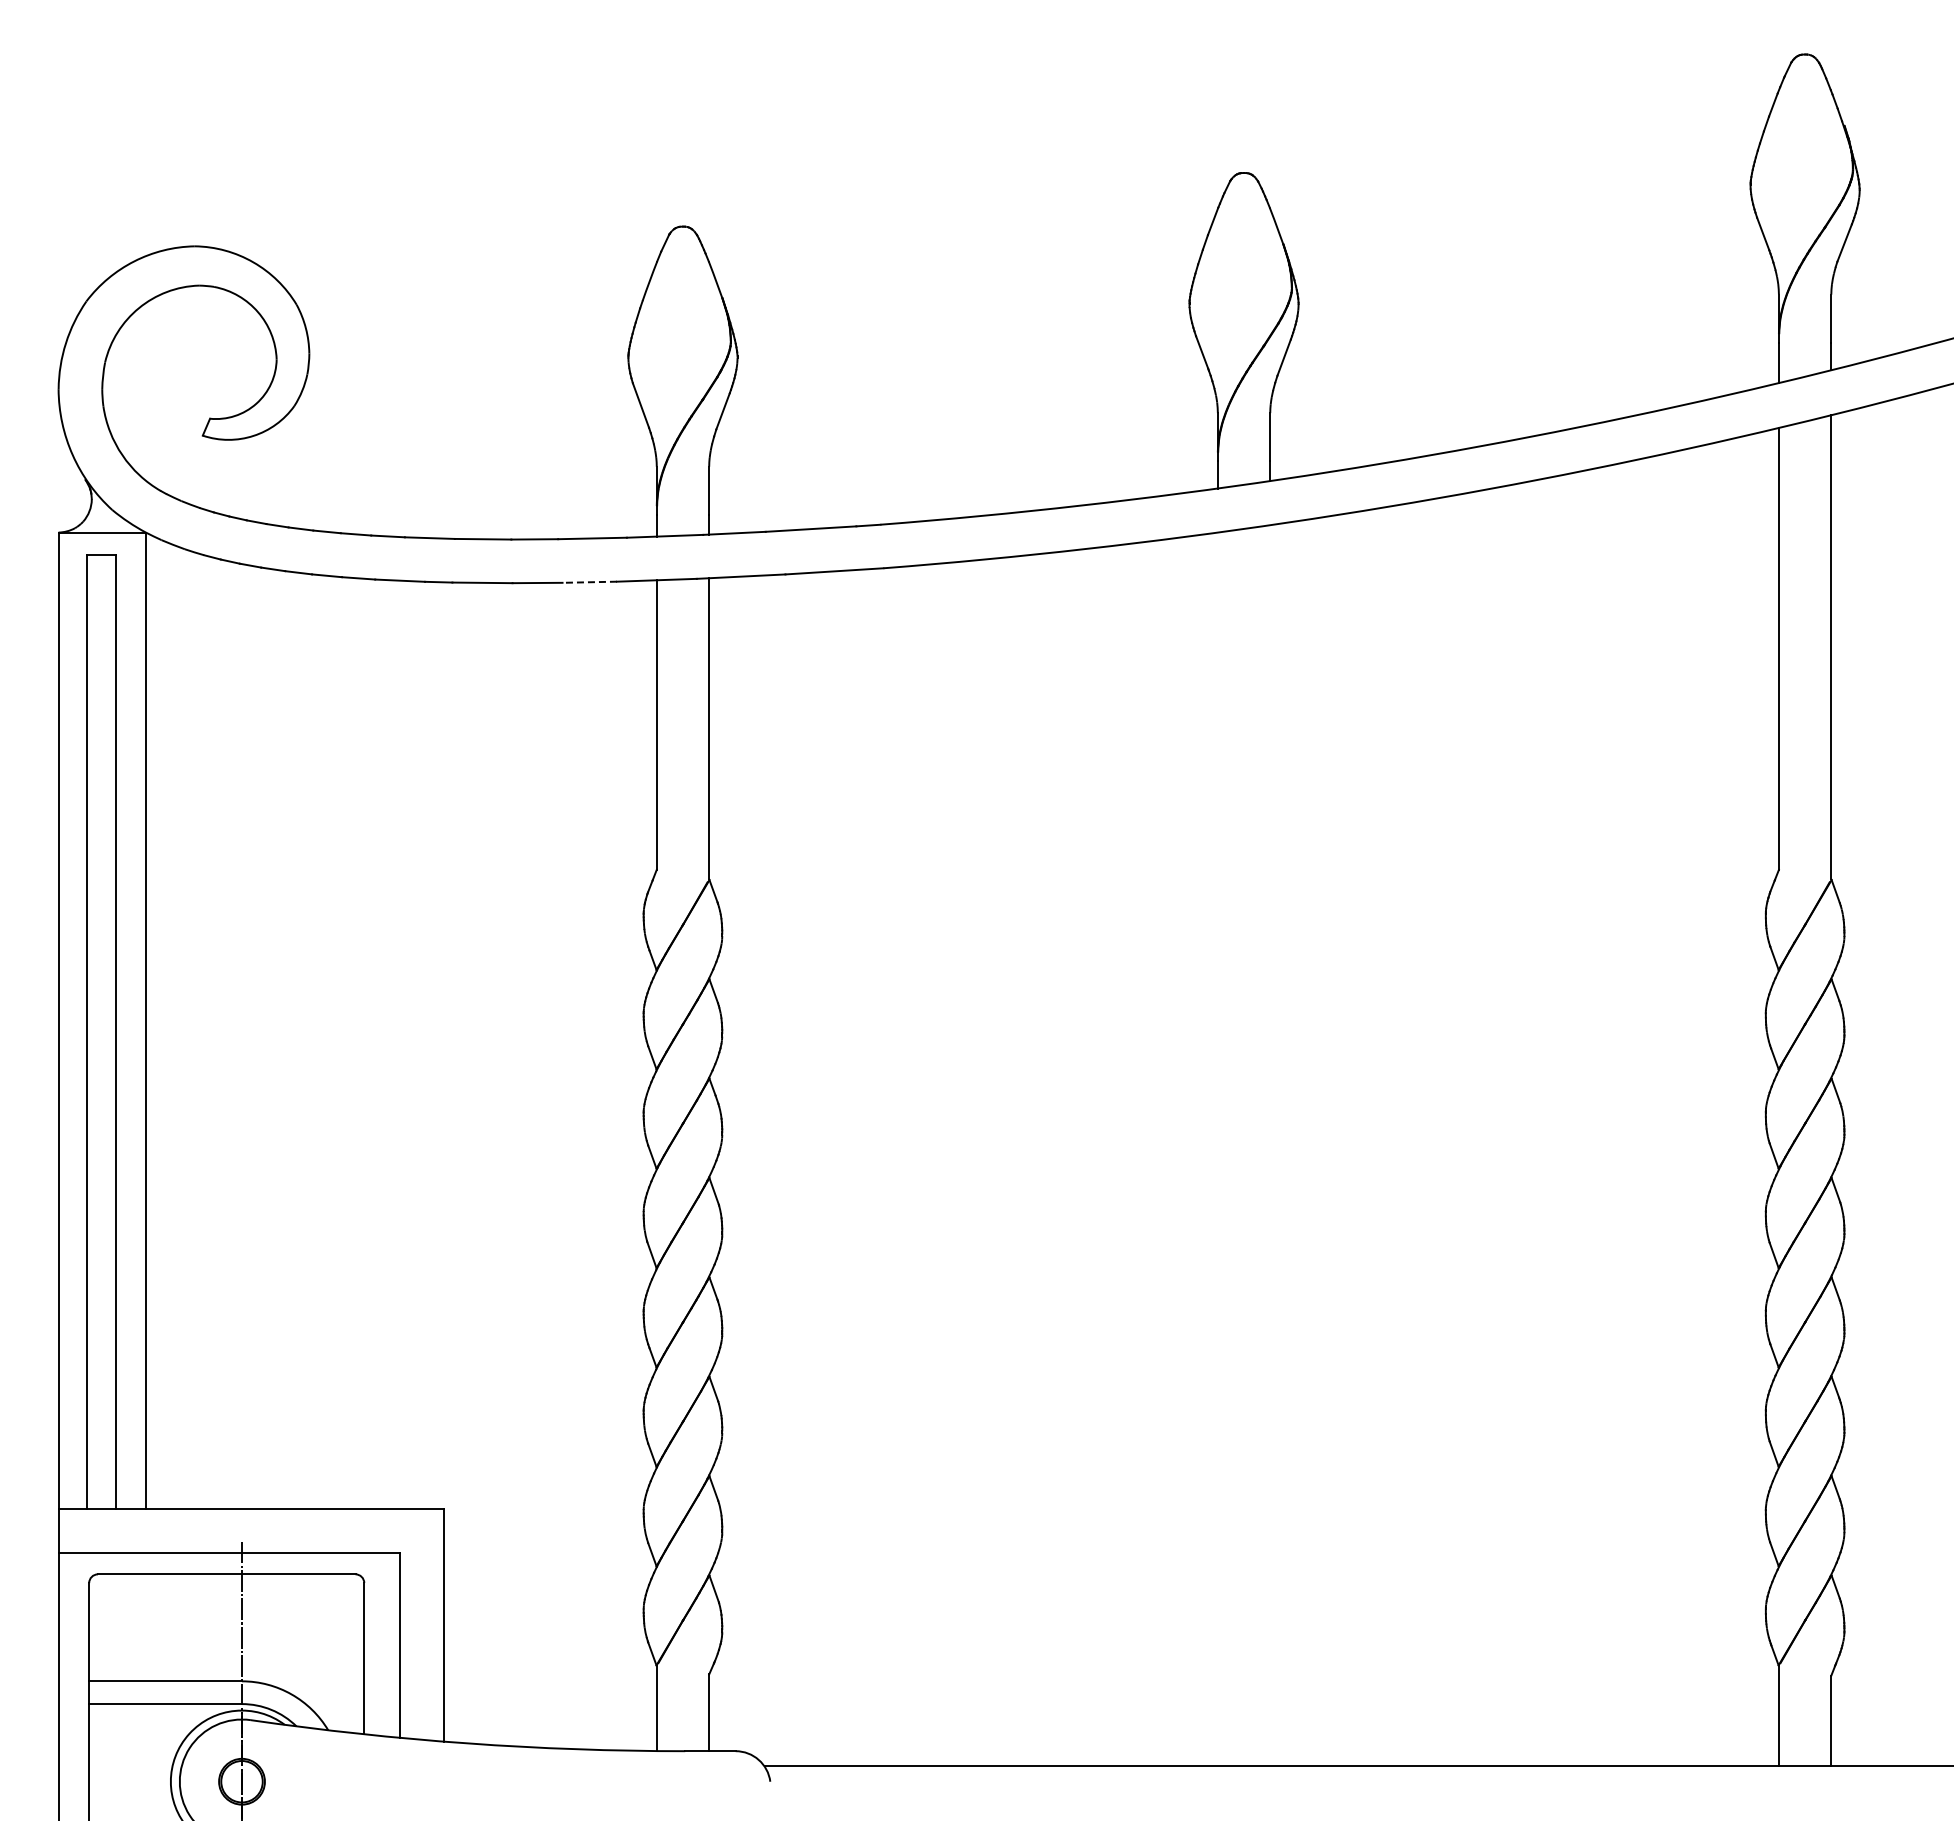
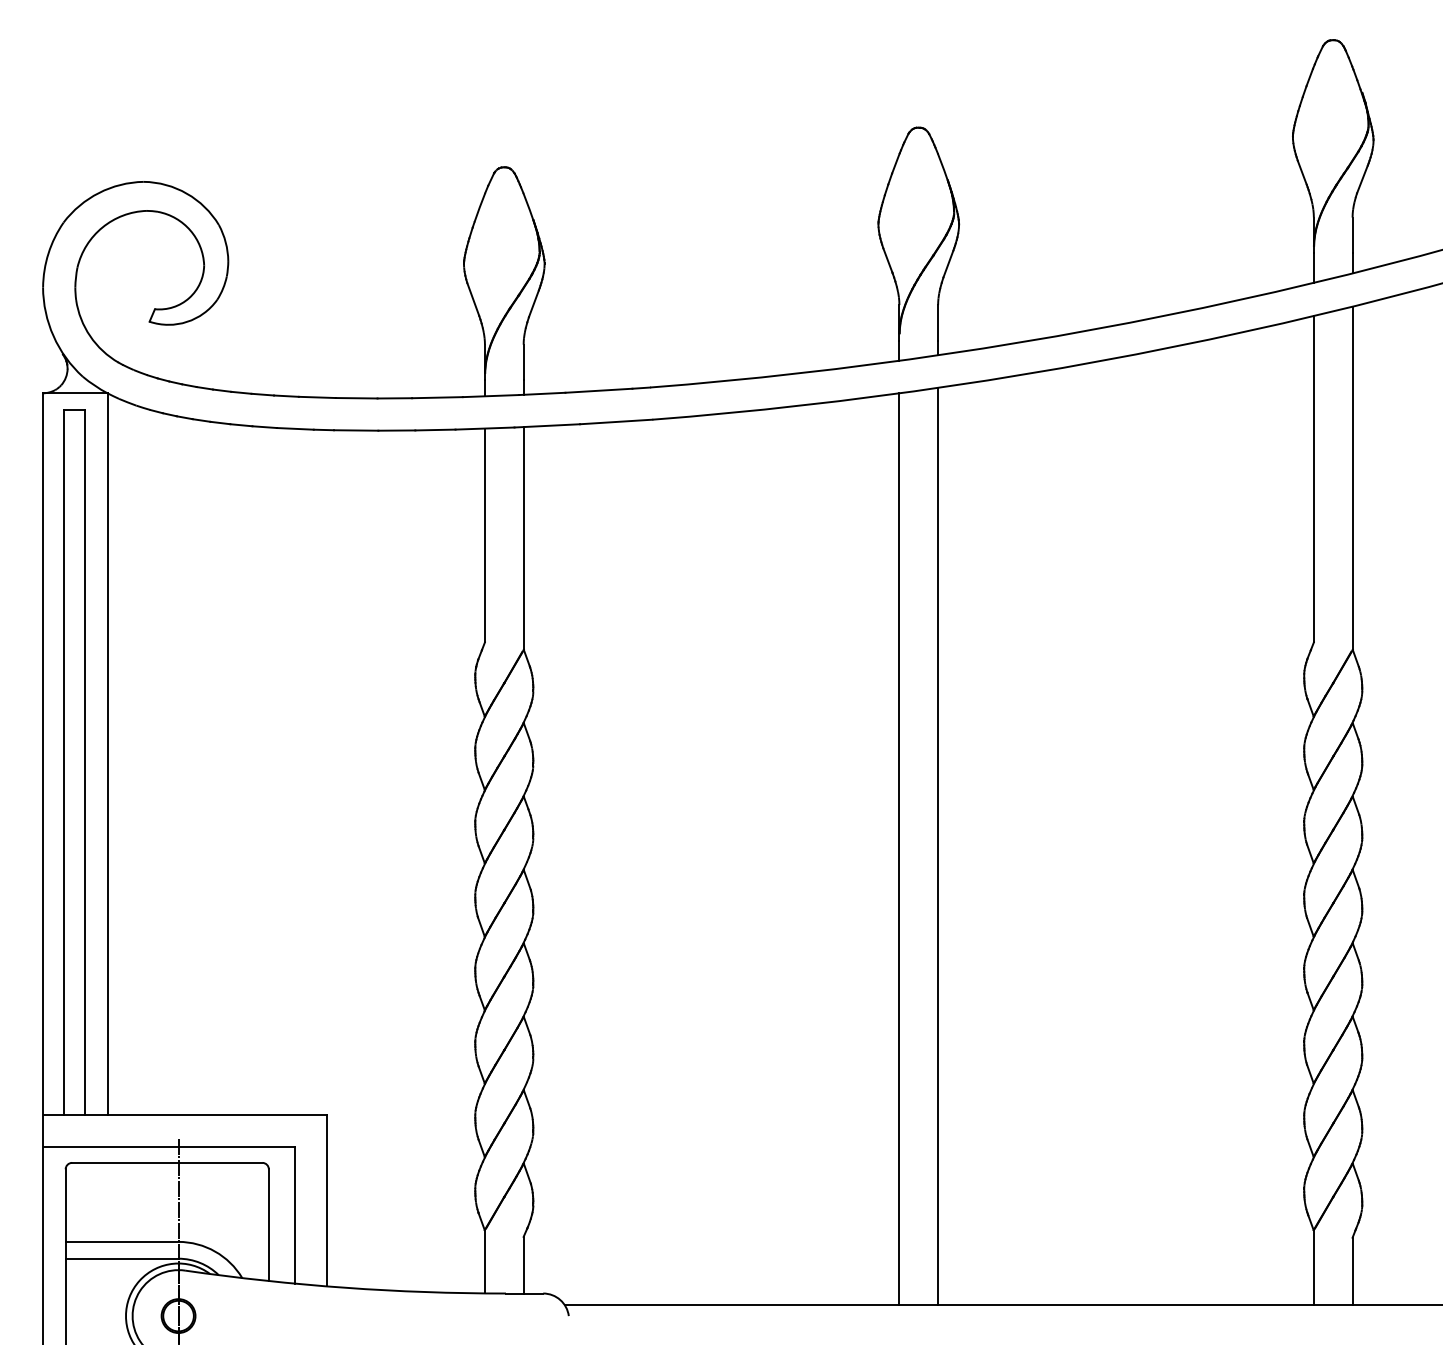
line: (589, 582) -> (435, 430), dashed -> solid
line: (1270, 1145) -> (938, 846), added
line: (1217, 1149) -> (899, 849), added

